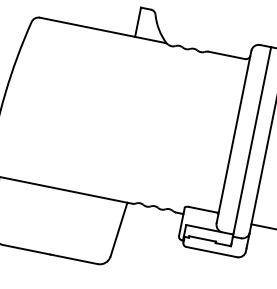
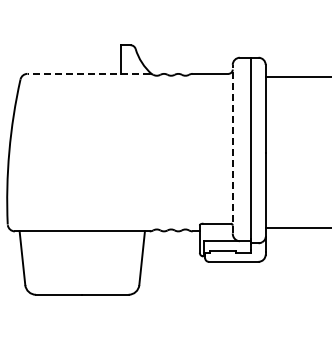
line: (102, 29) -> (88, 73), solid -> dashed
line: (233, 136) -> (232, 148), solid -> dashed

